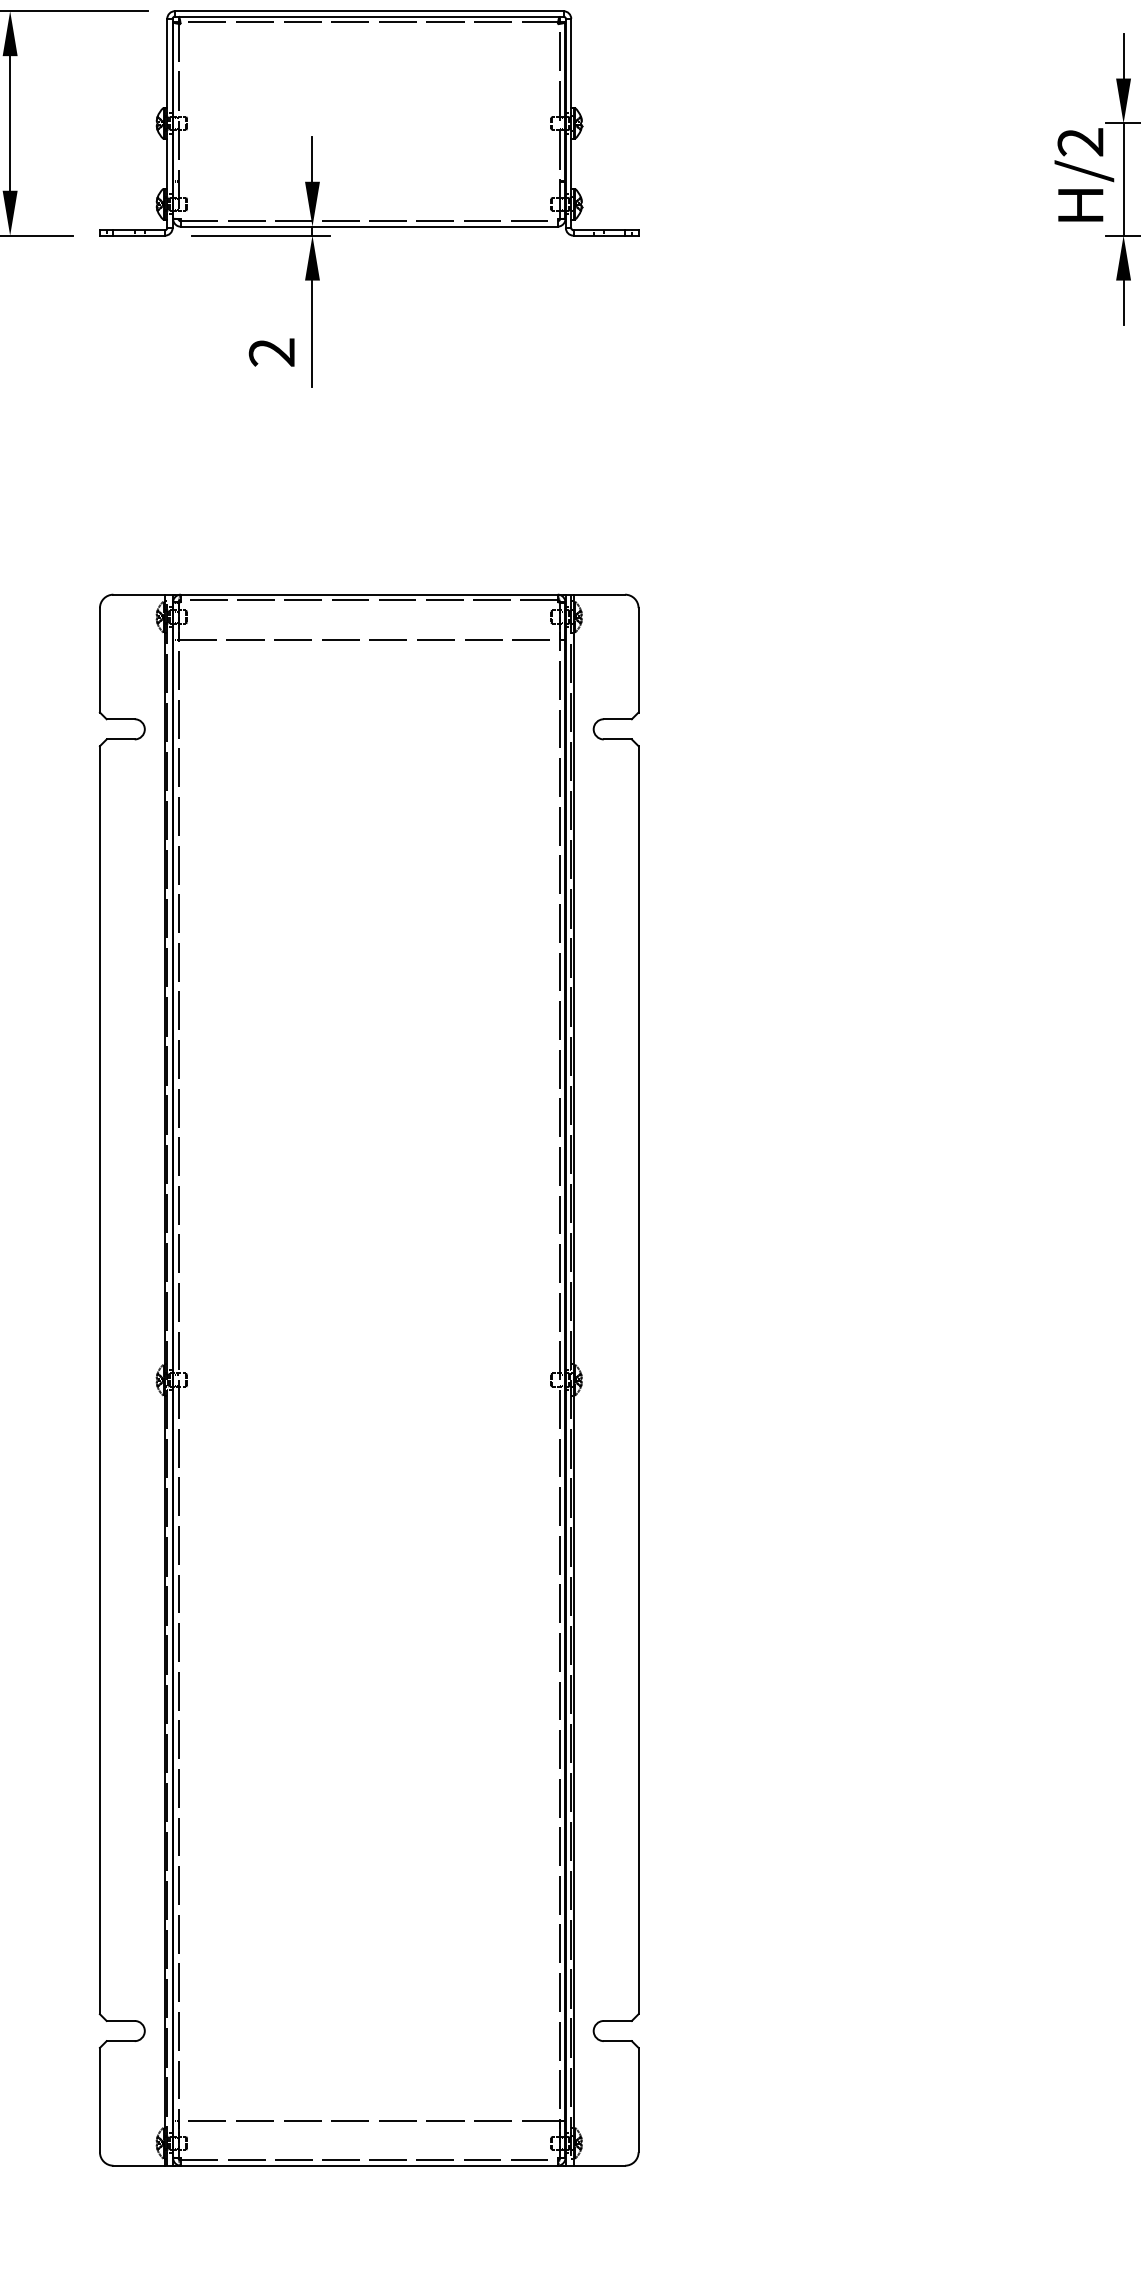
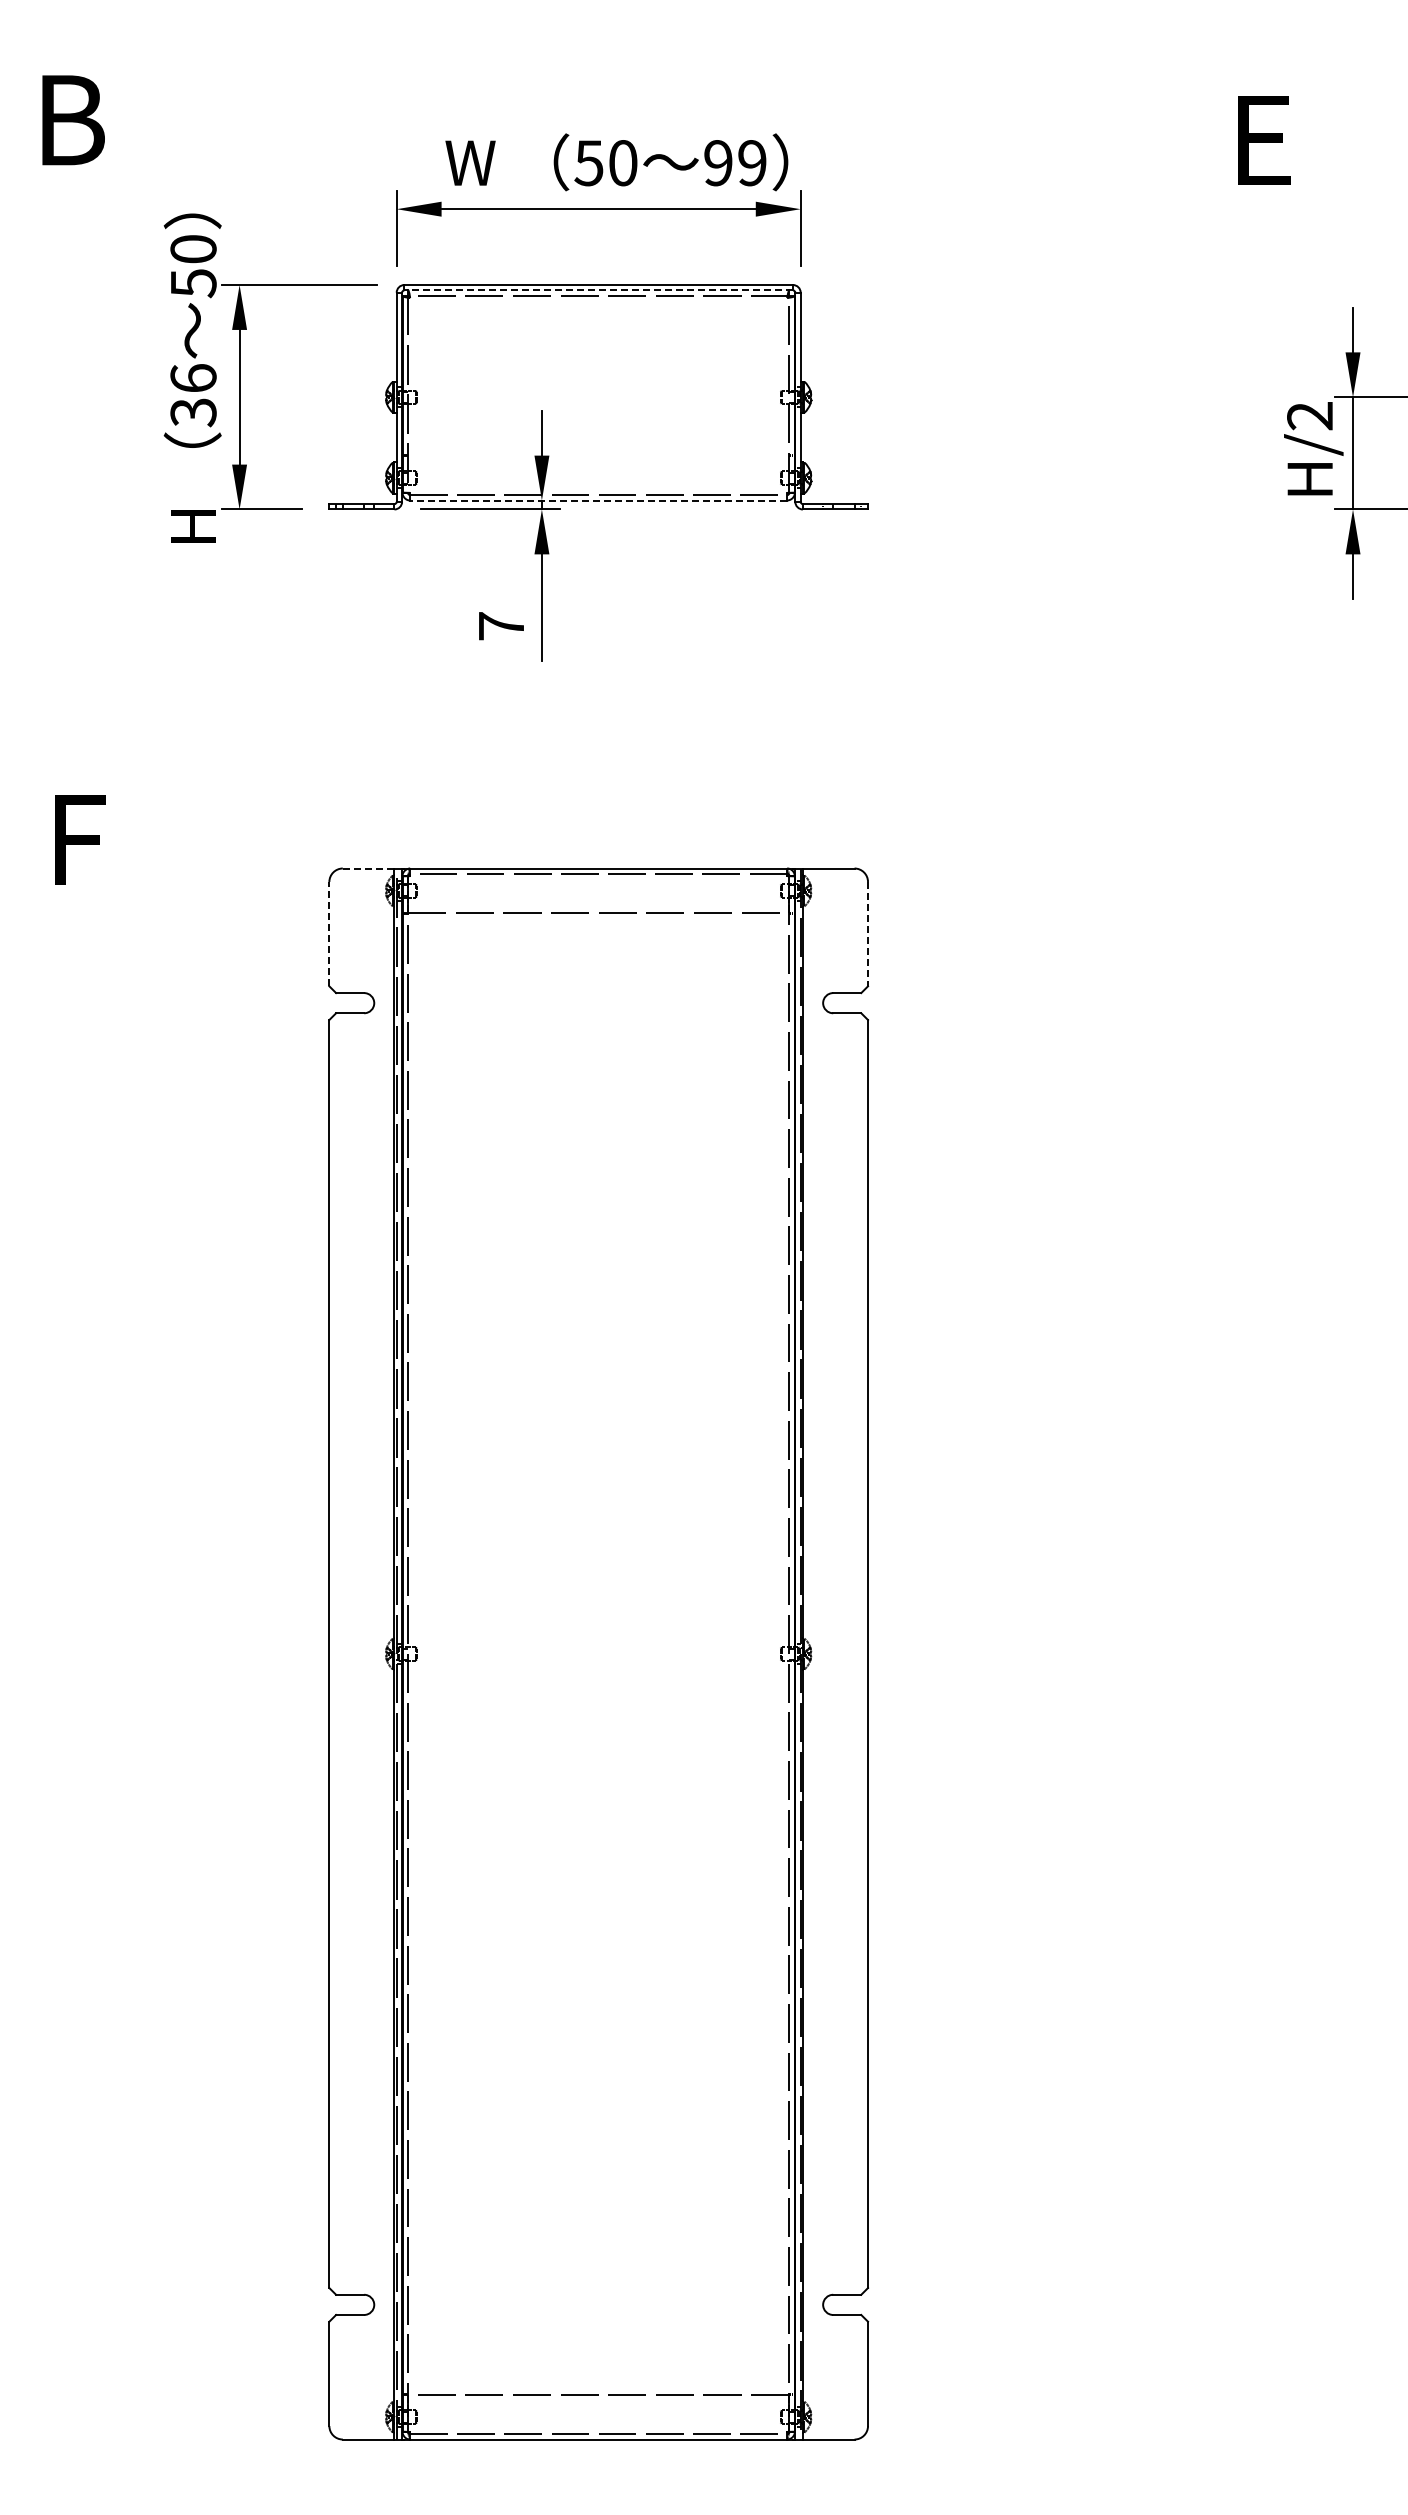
line: (369, 16) -> (598, 290), solid -> dashed
line: (369, 226) -> (598, 500), solid -> dashed
text: (271, 352) -> (500, 626), 2 -> 7
line: (139, 594) -> (368, 868), solid -> dashed
line: (100, 659) -> (329, 933), solid -> dashed
line: (639, 660) -> (868, 934), solid -> dashed

